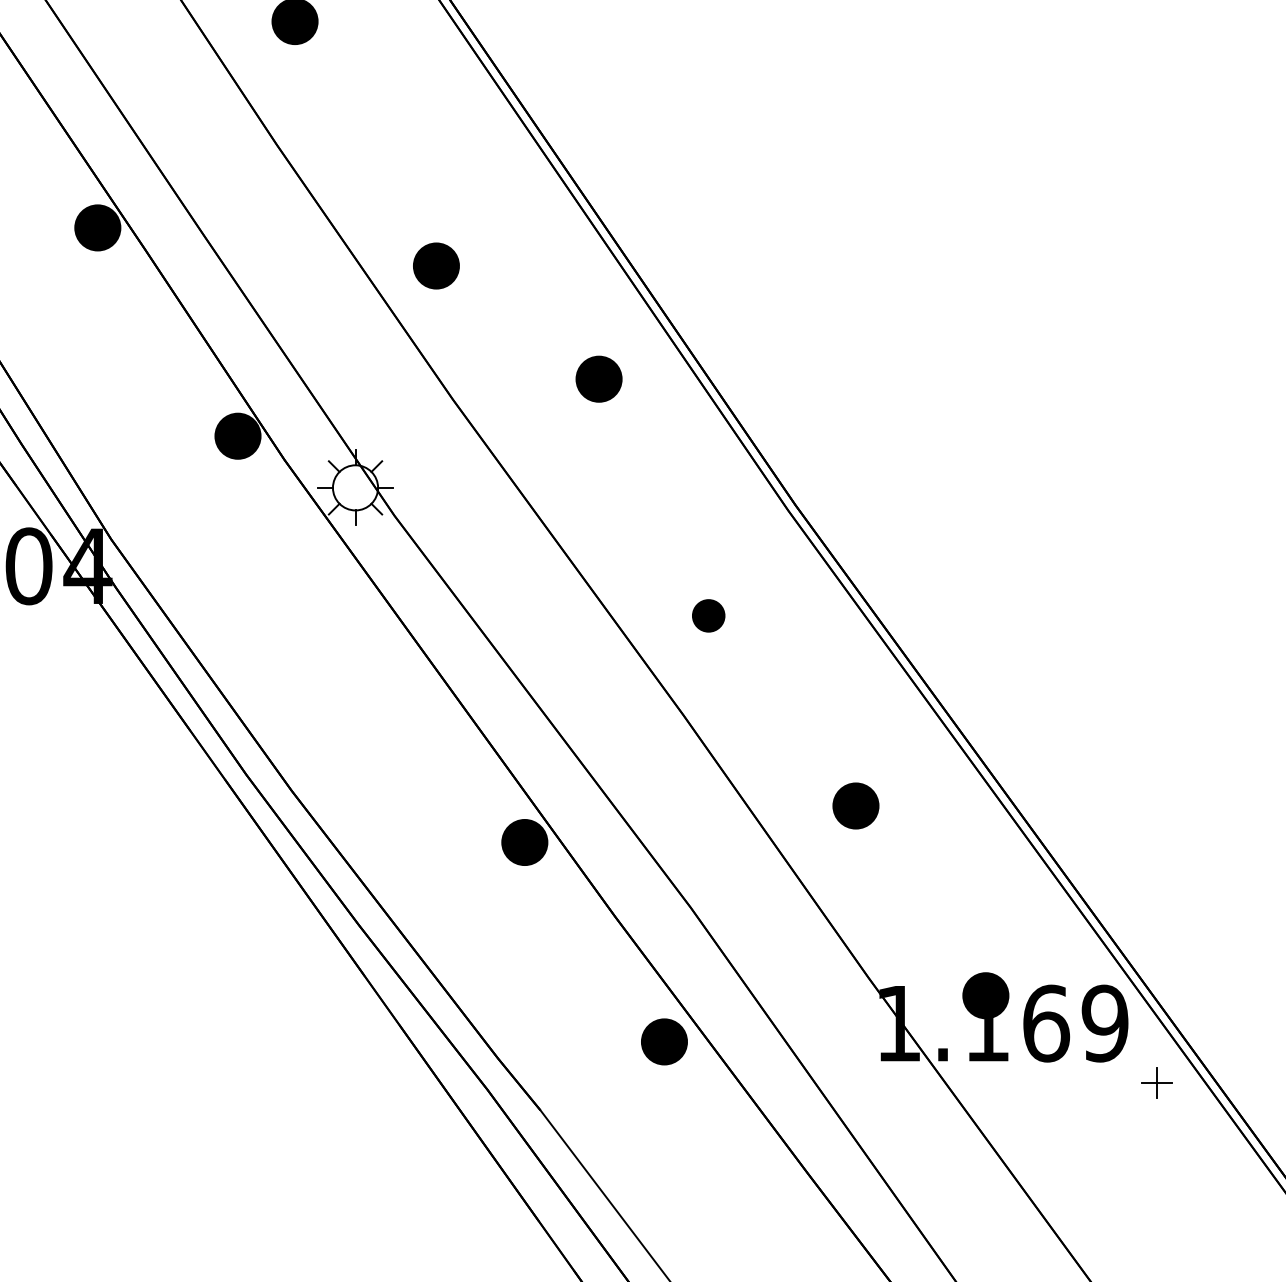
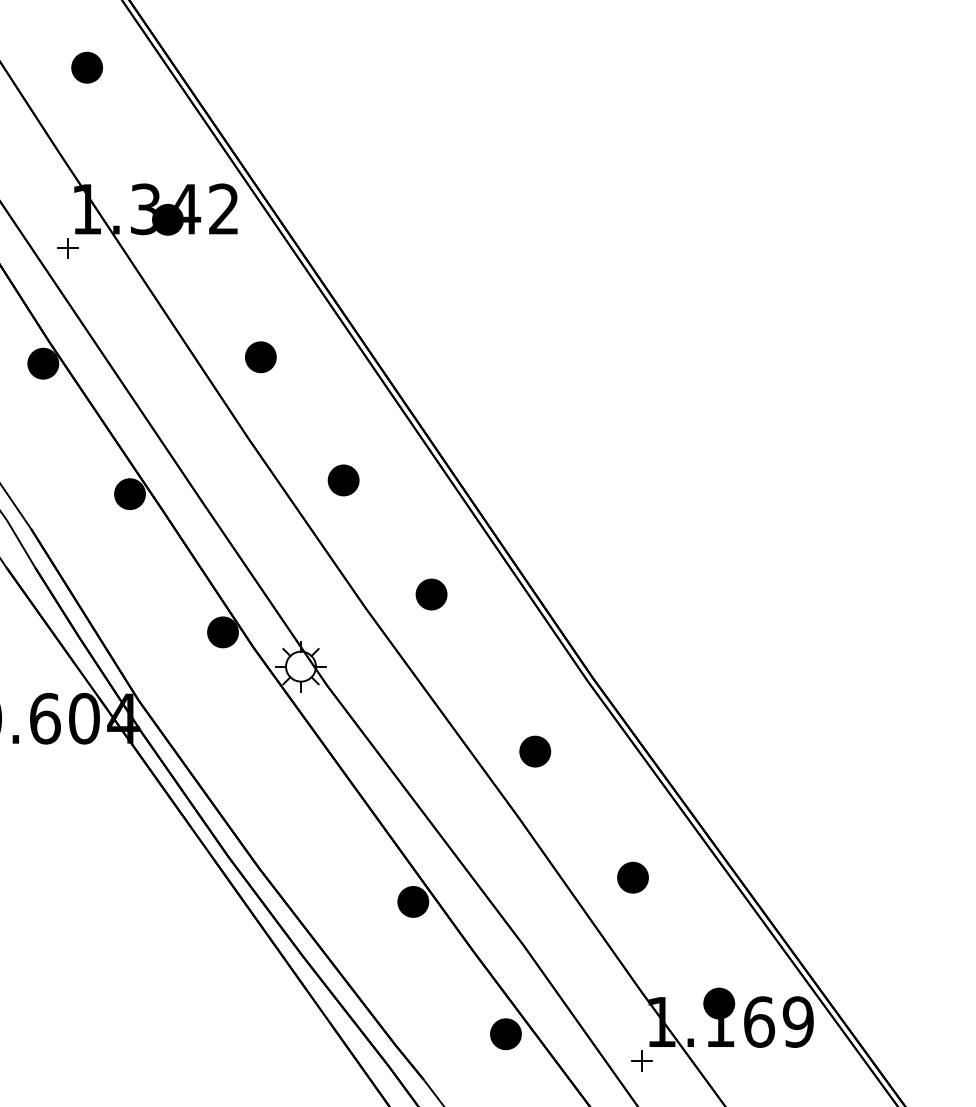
part: (436, 266) -> (343, 480), moved
part: (598, 379) -> (431, 594), moved
part: (708, 615) -> (535, 751), size x1.43
part: (1156, 1081) -> (641, 1060), moved

